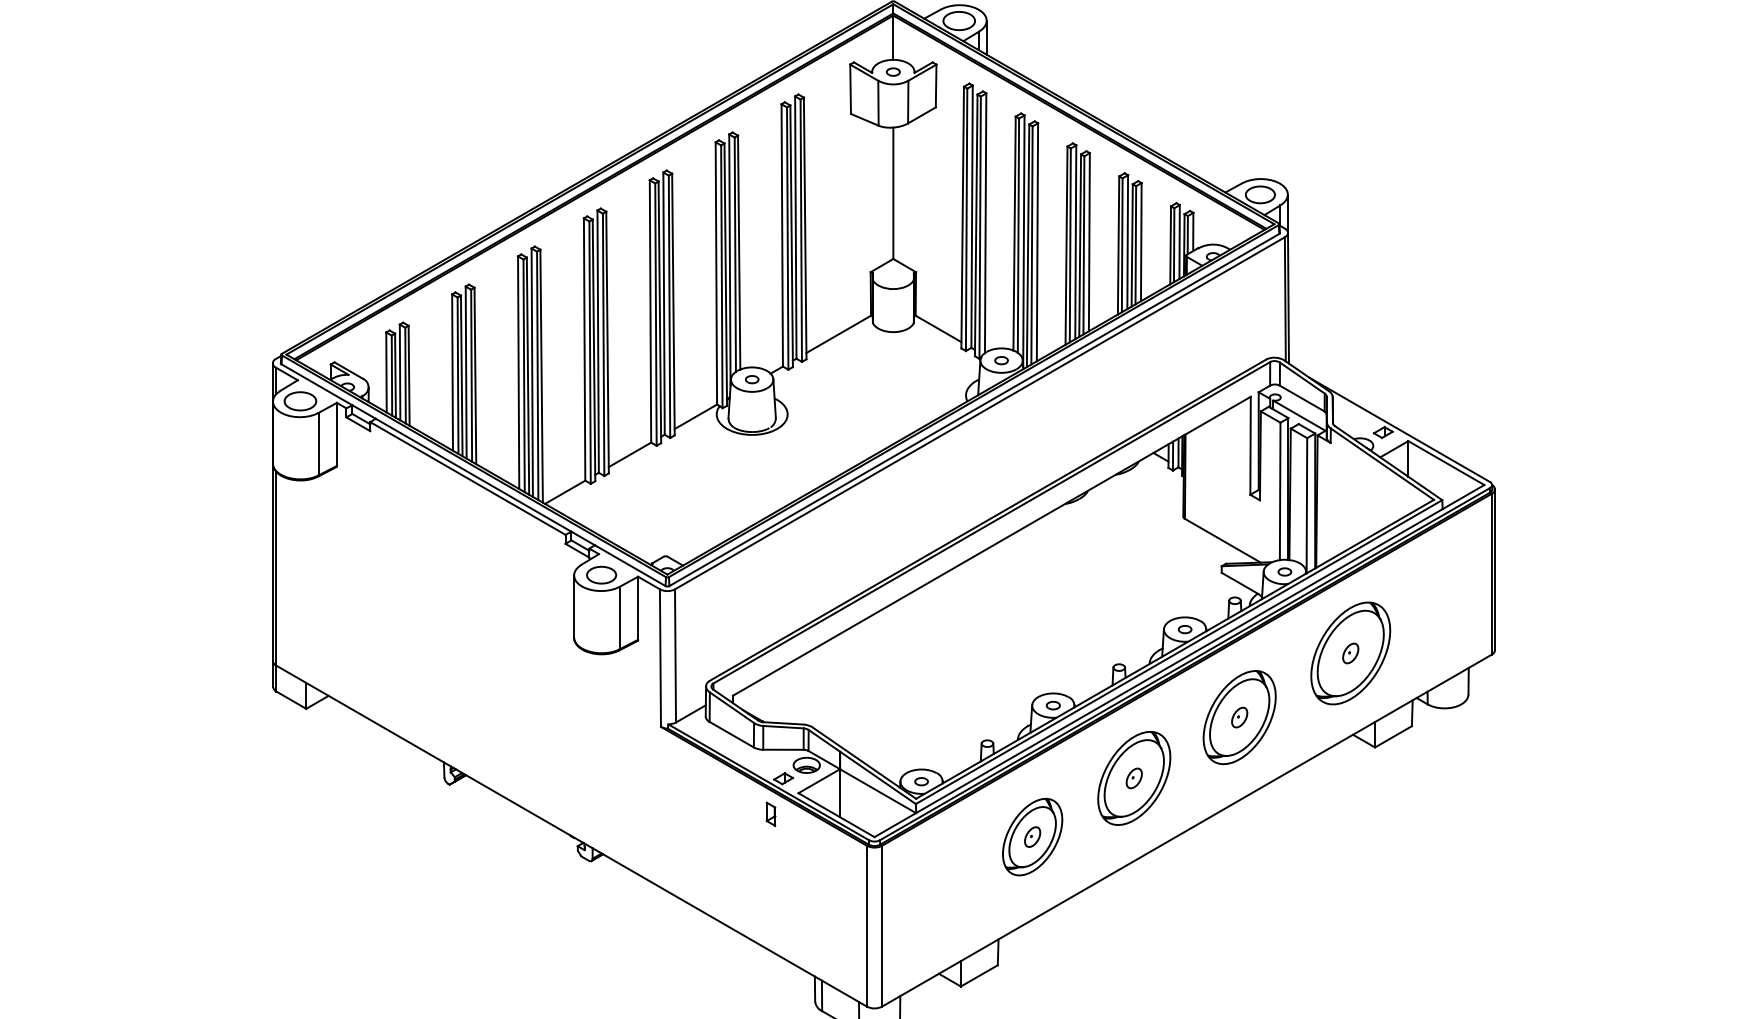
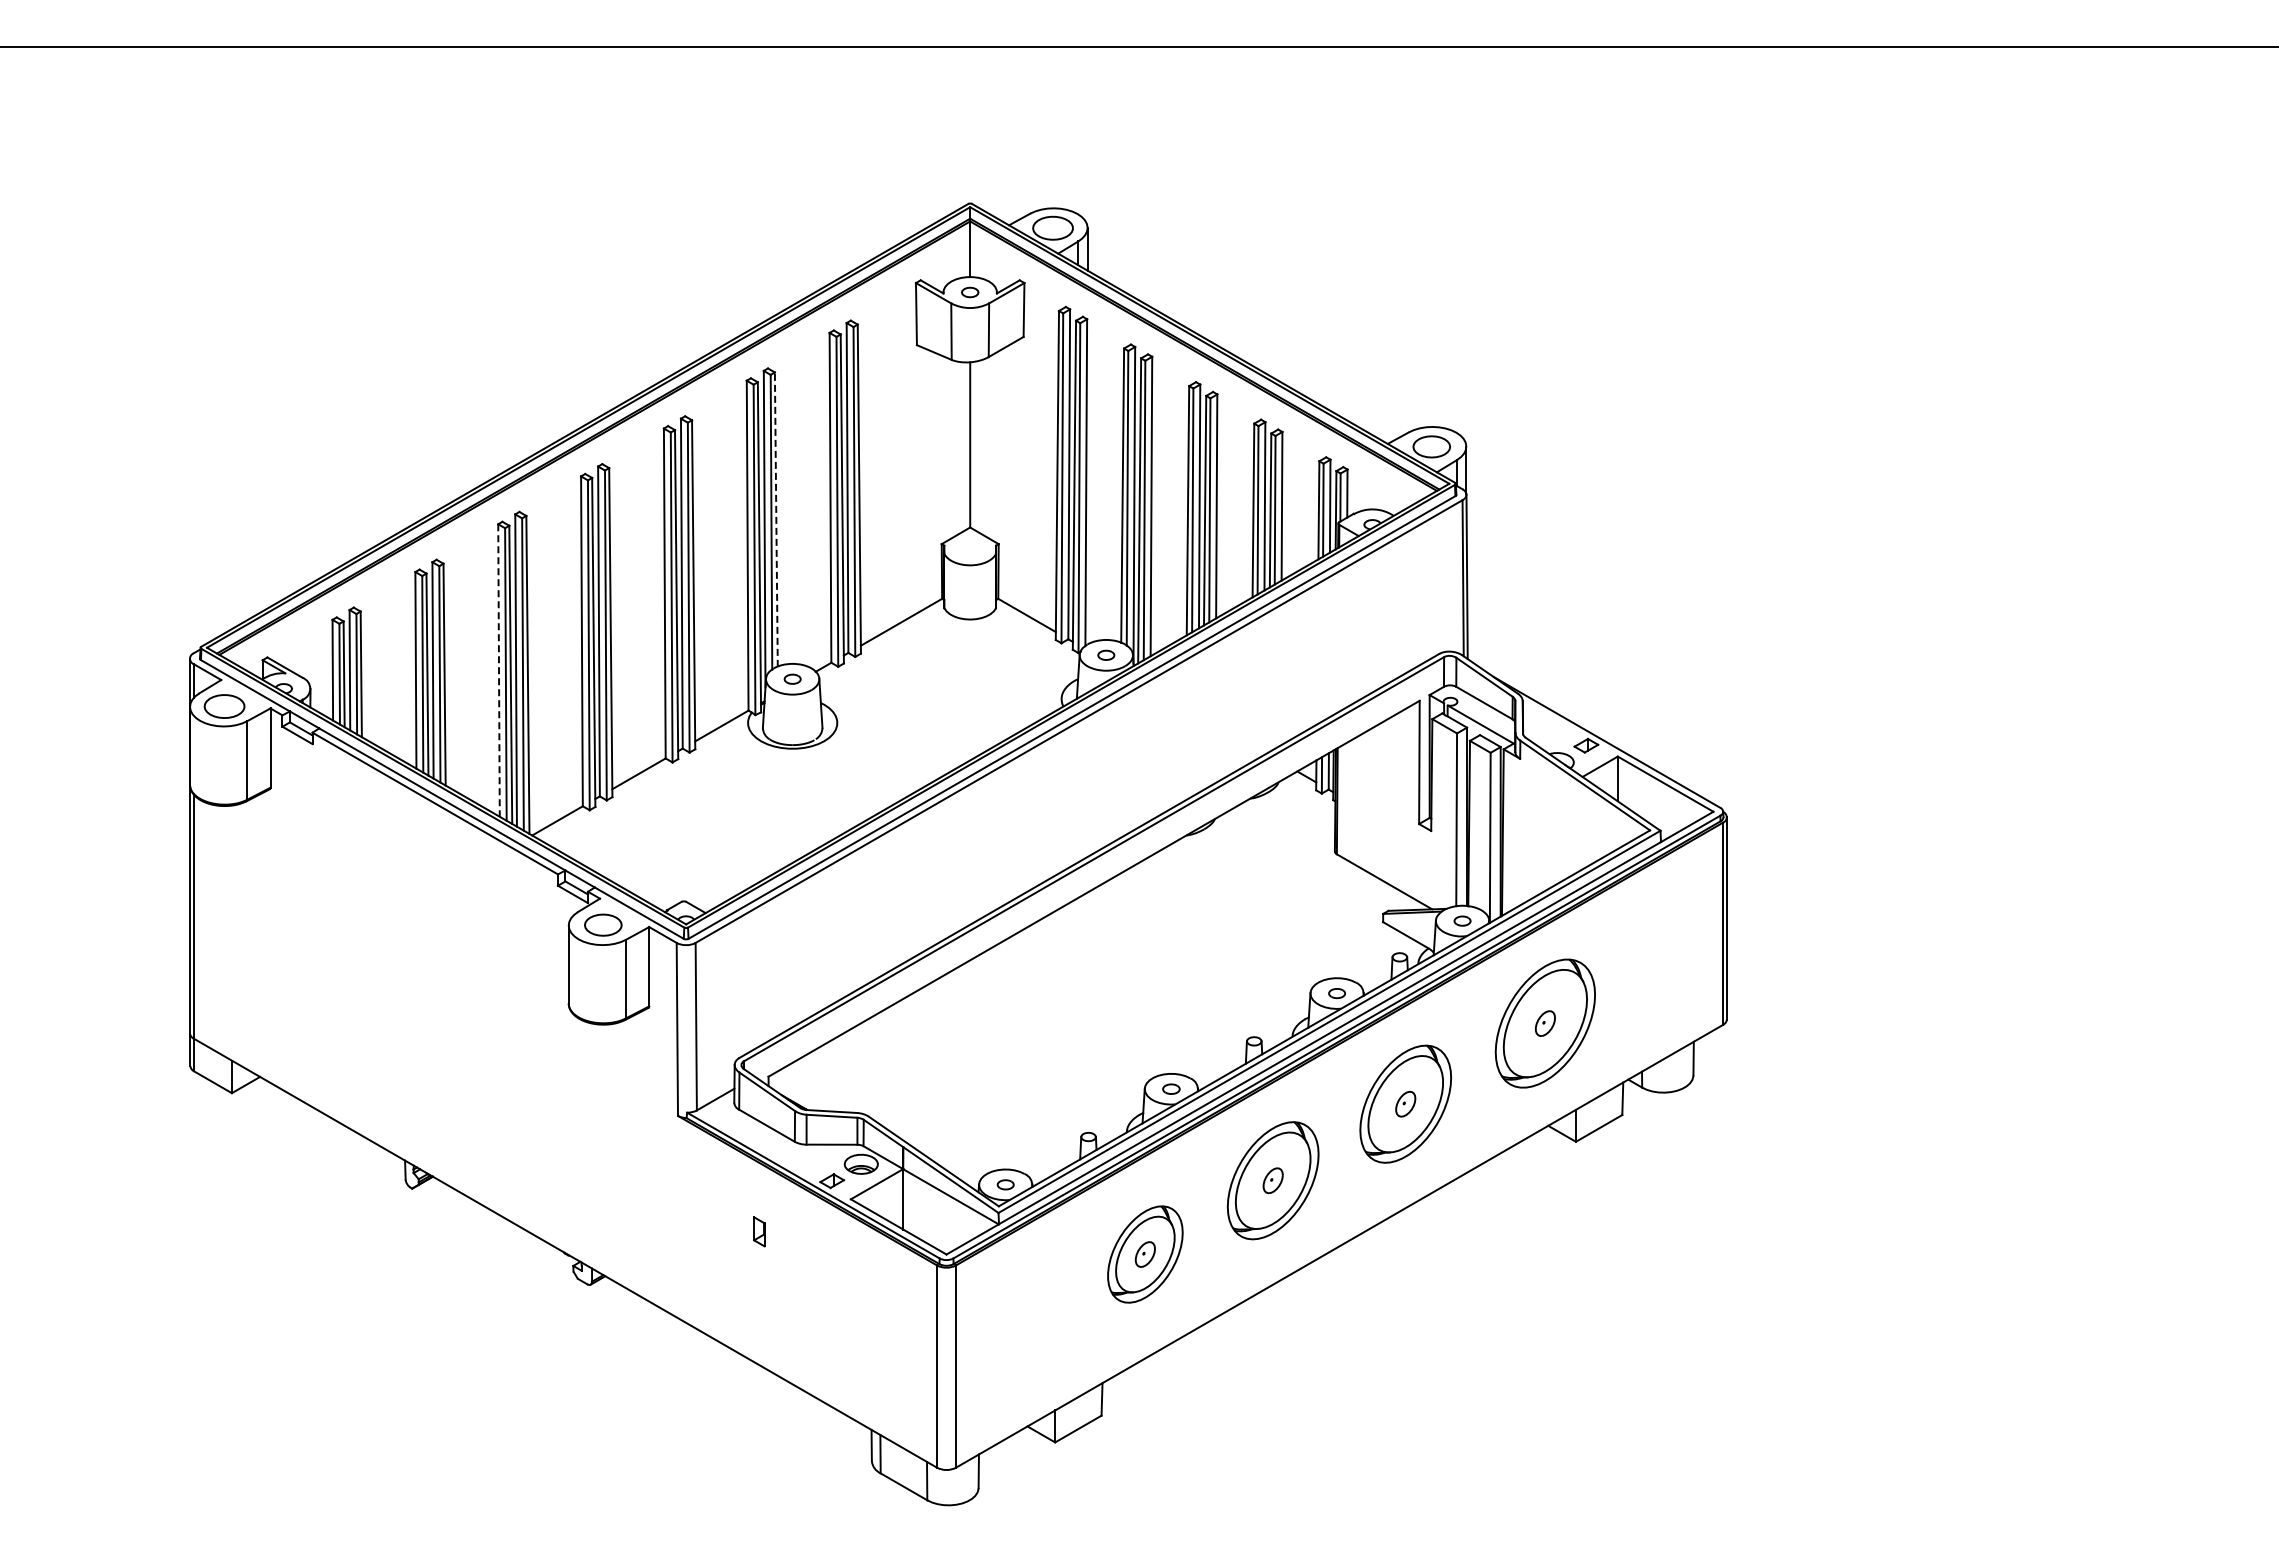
line: (739, 252) -> (776, 519), solid -> dashed
line: (519, 373) -> (499, 671), solid -> dashed
part: (771, 814) -> (759, 1231), moved

